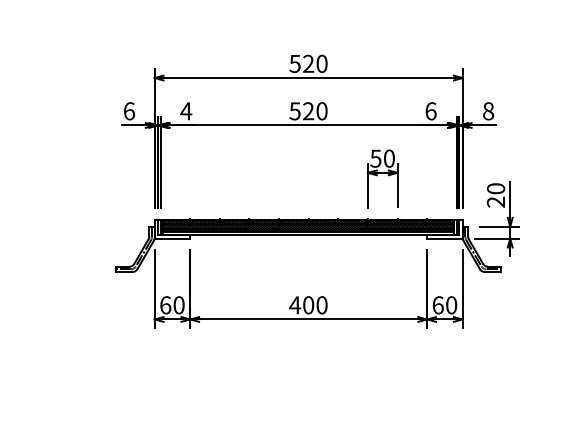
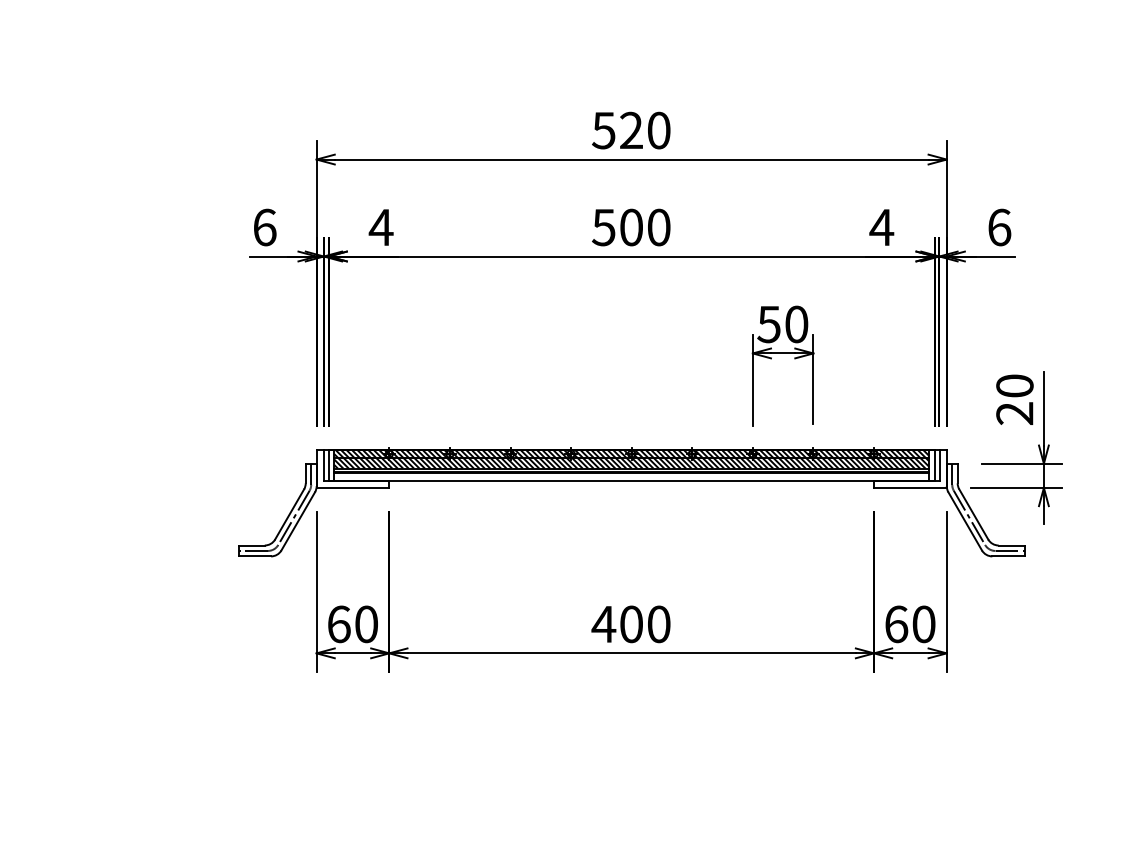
text: (308, 111) -> (631, 227), 520 -> 500
text: (430, 111) -> (880, 227), 6 -> 4
text: (488, 111) -> (999, 227), 8 -> 6

